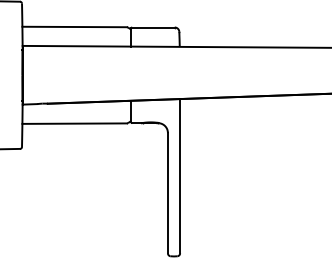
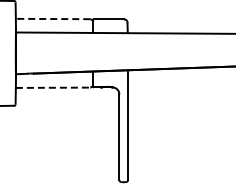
line: (73, 27) -> (52, 19), solid -> dashed
line: (75, 123) -> (53, 87), solid -> dashed

